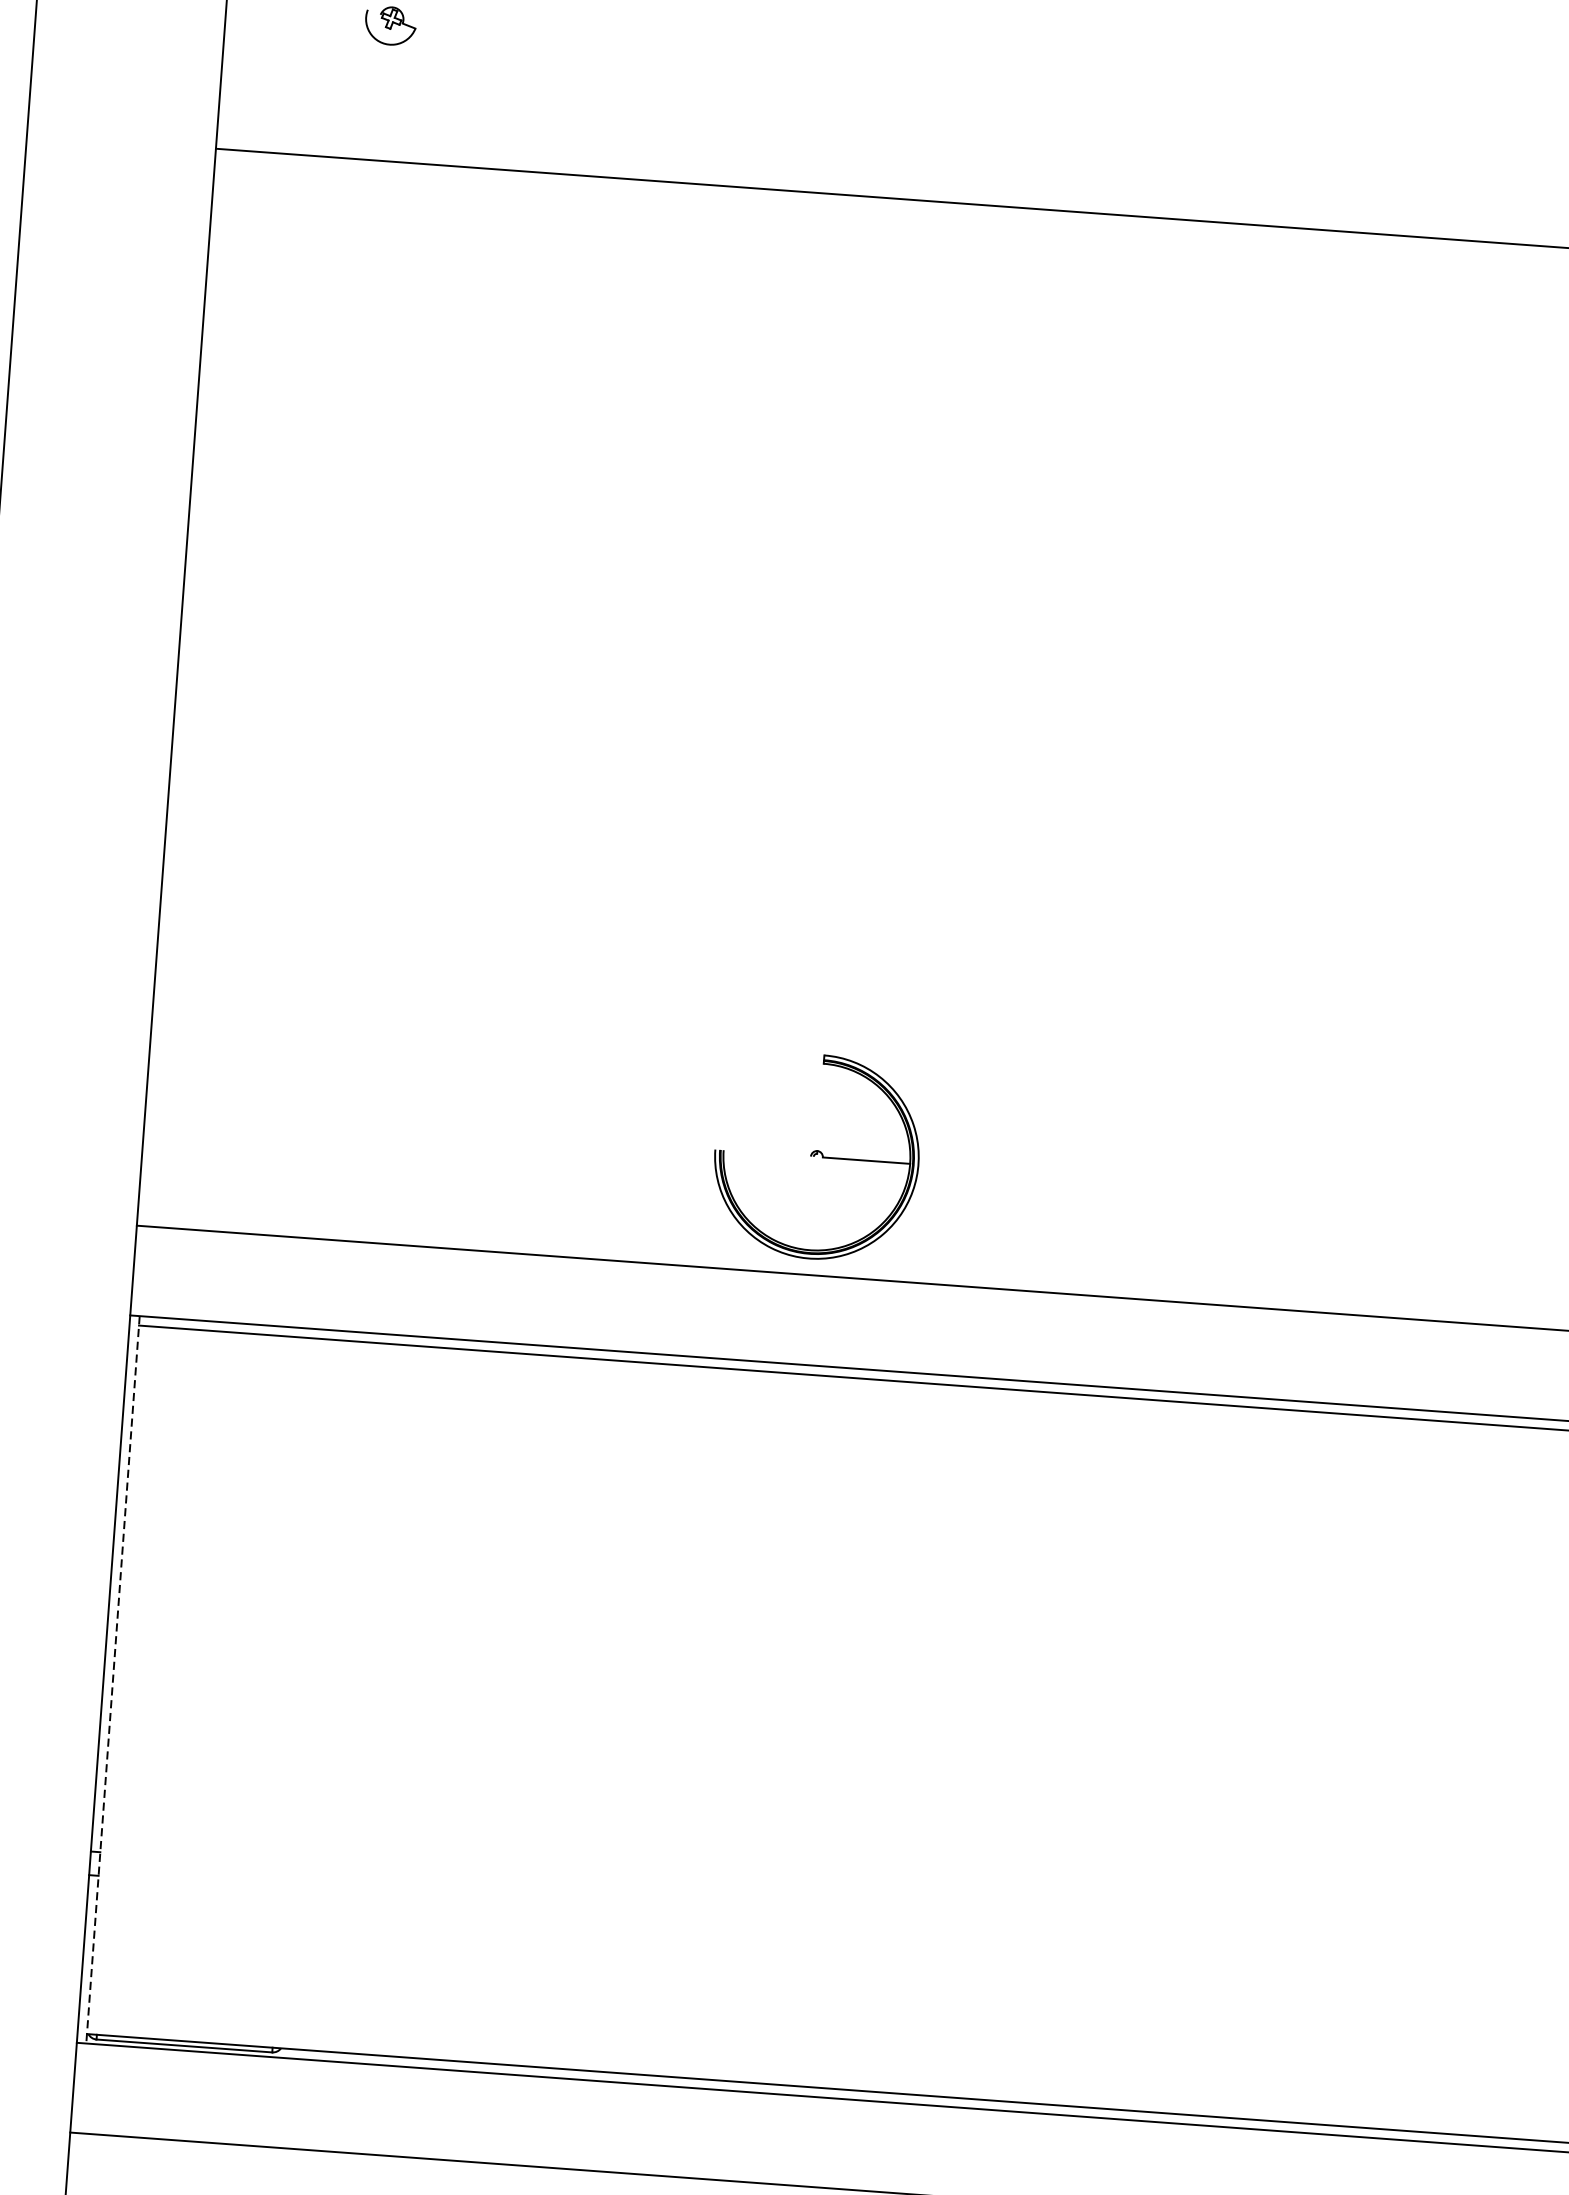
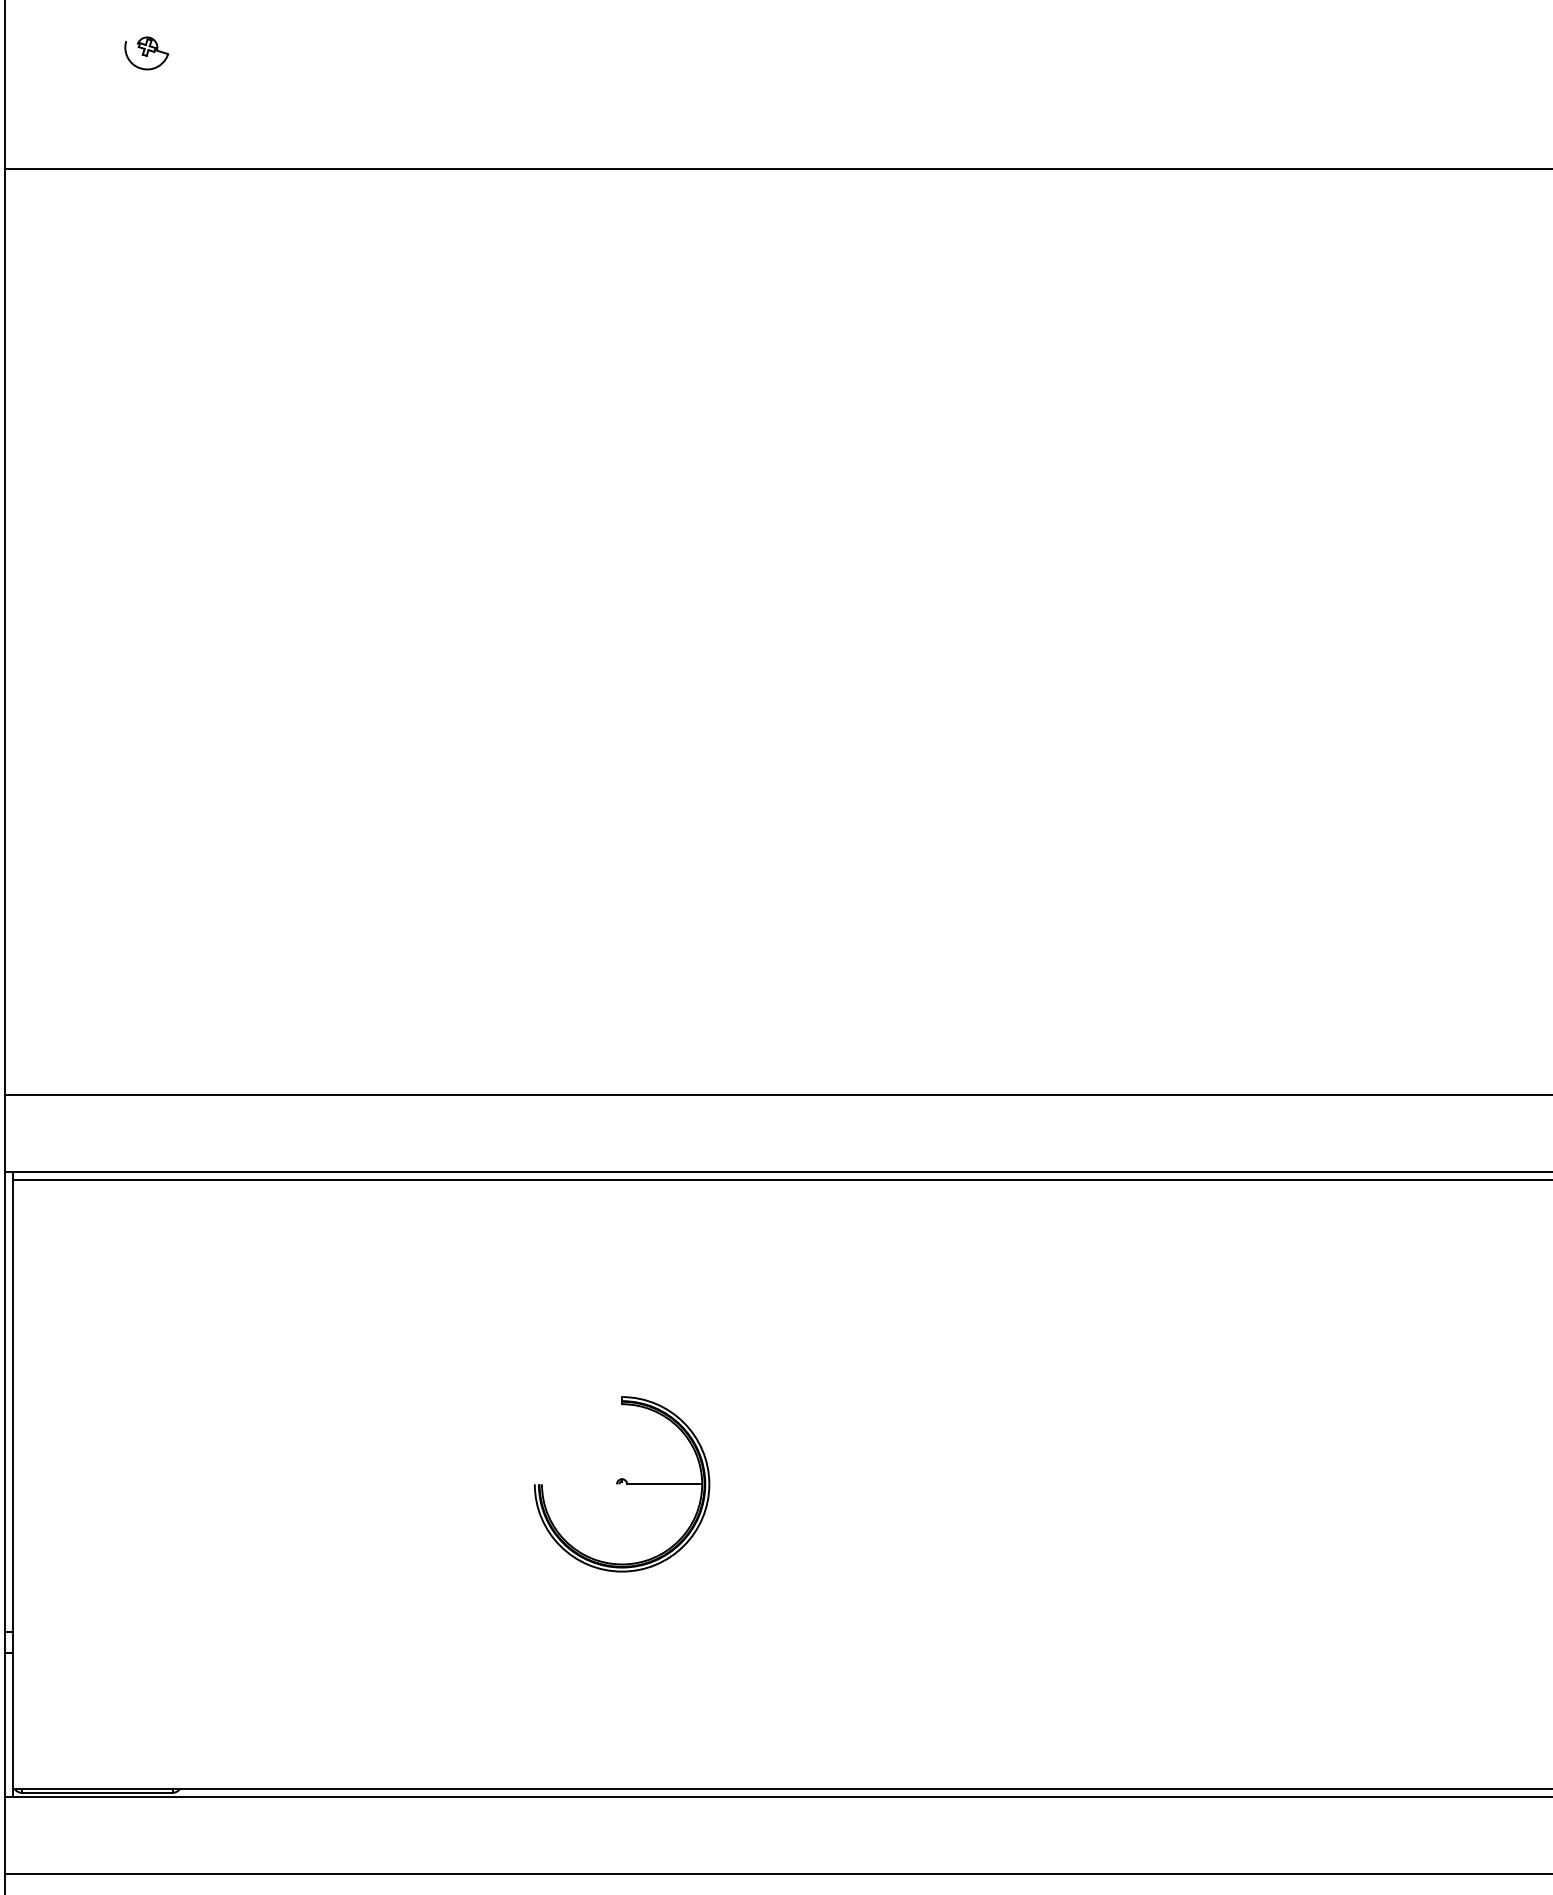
part: (817, 1157) -> (622, 1484), moved
line: (113, 1680) -> (13, 1484), dashed -> solid

